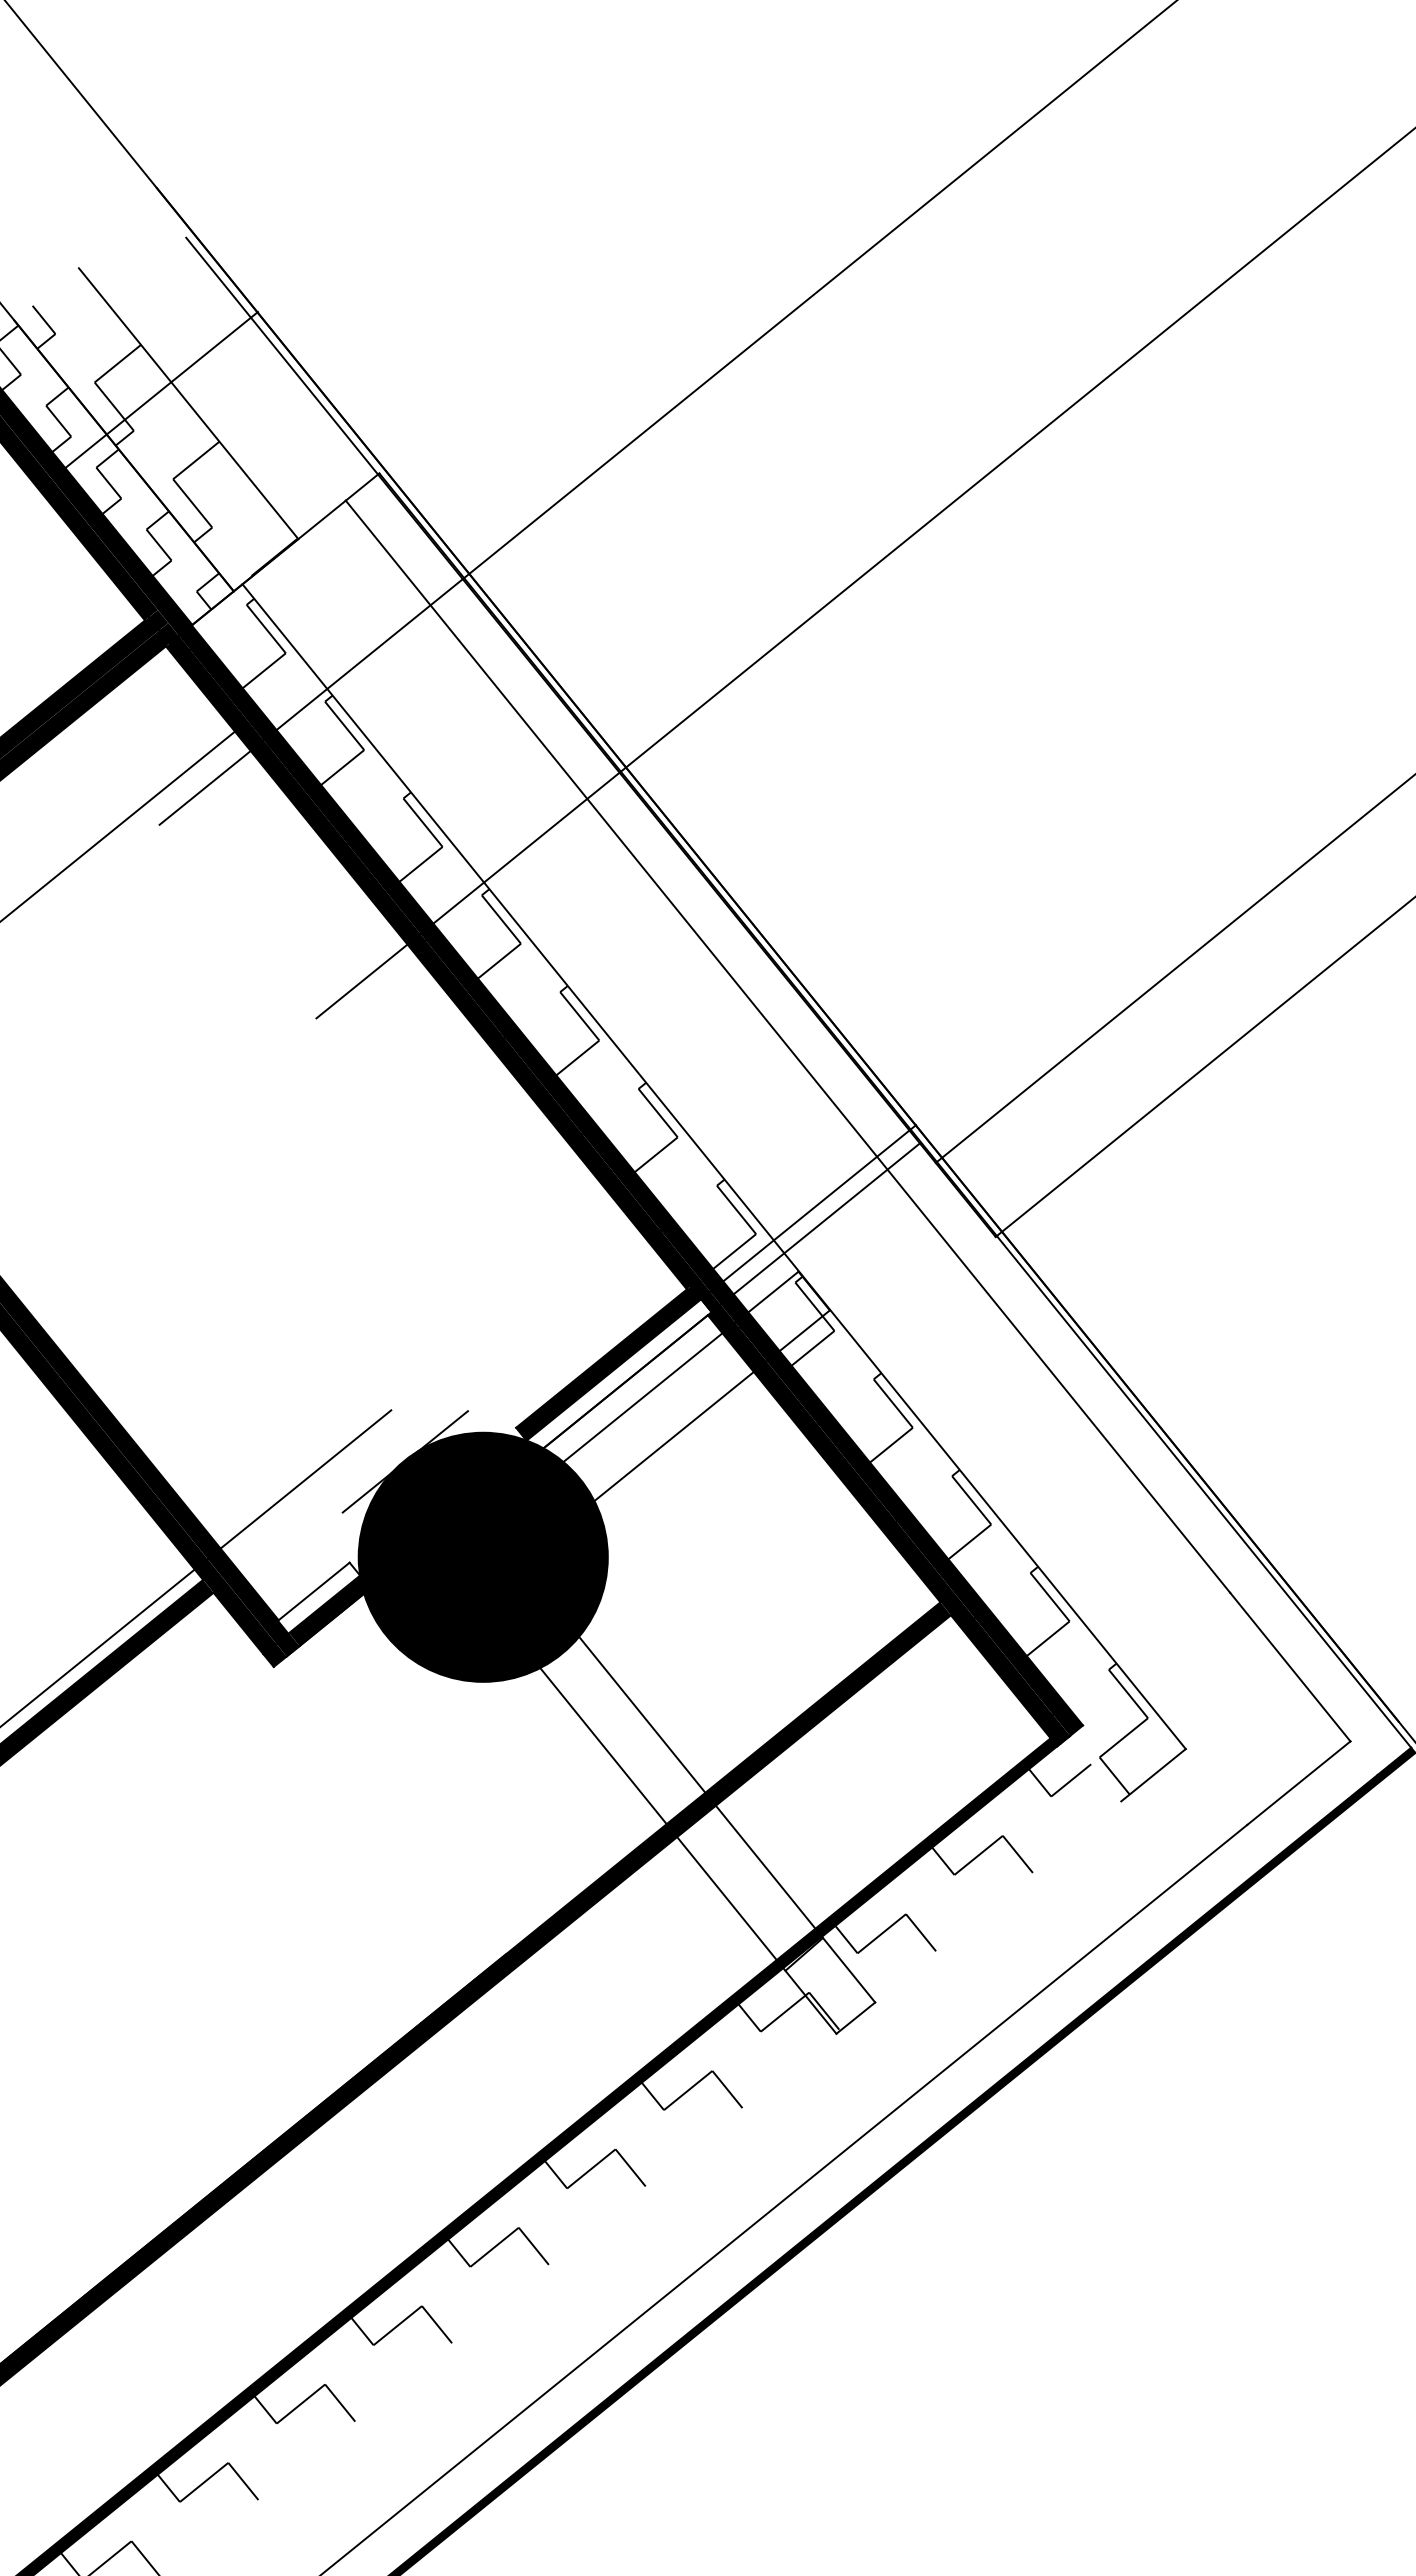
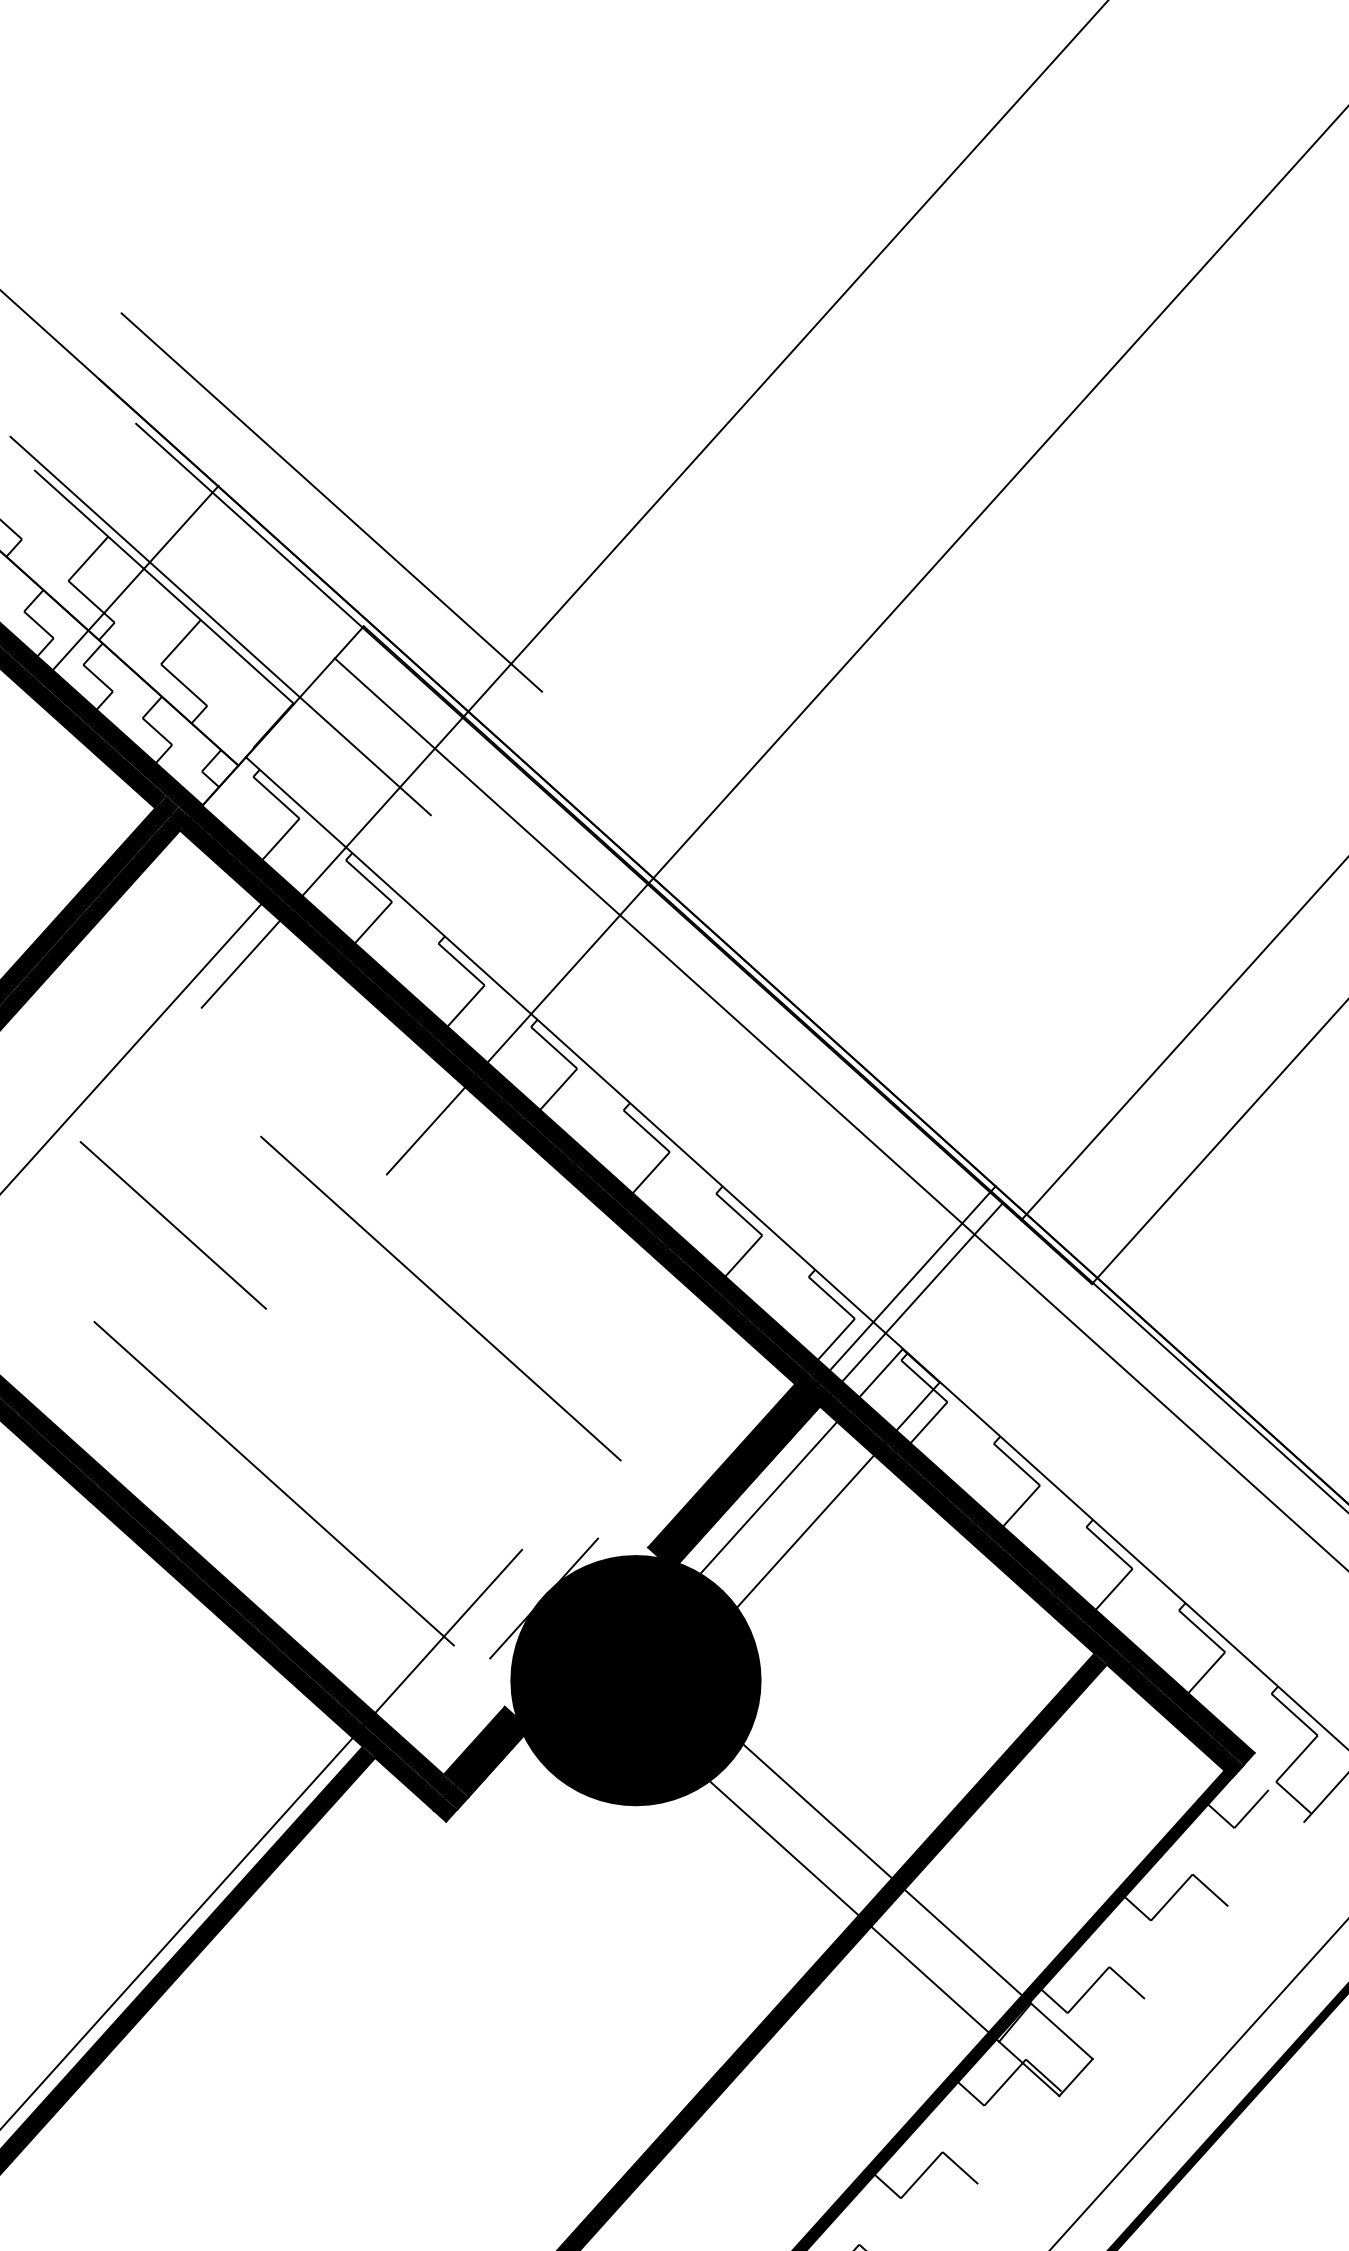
line: (367, 345) -> (332, 501), added
line: (238, 450) -> (221, 625), added
line: (97, 1035) -> (173, 1225), added
line: (350, 1149) -> (441, 1298), added
line: (156, 1306) -> (273, 1484), added
fill: (618, 1376) -> (741, 1480), added
fill: (319, 1597) -> (480, 1745), added

